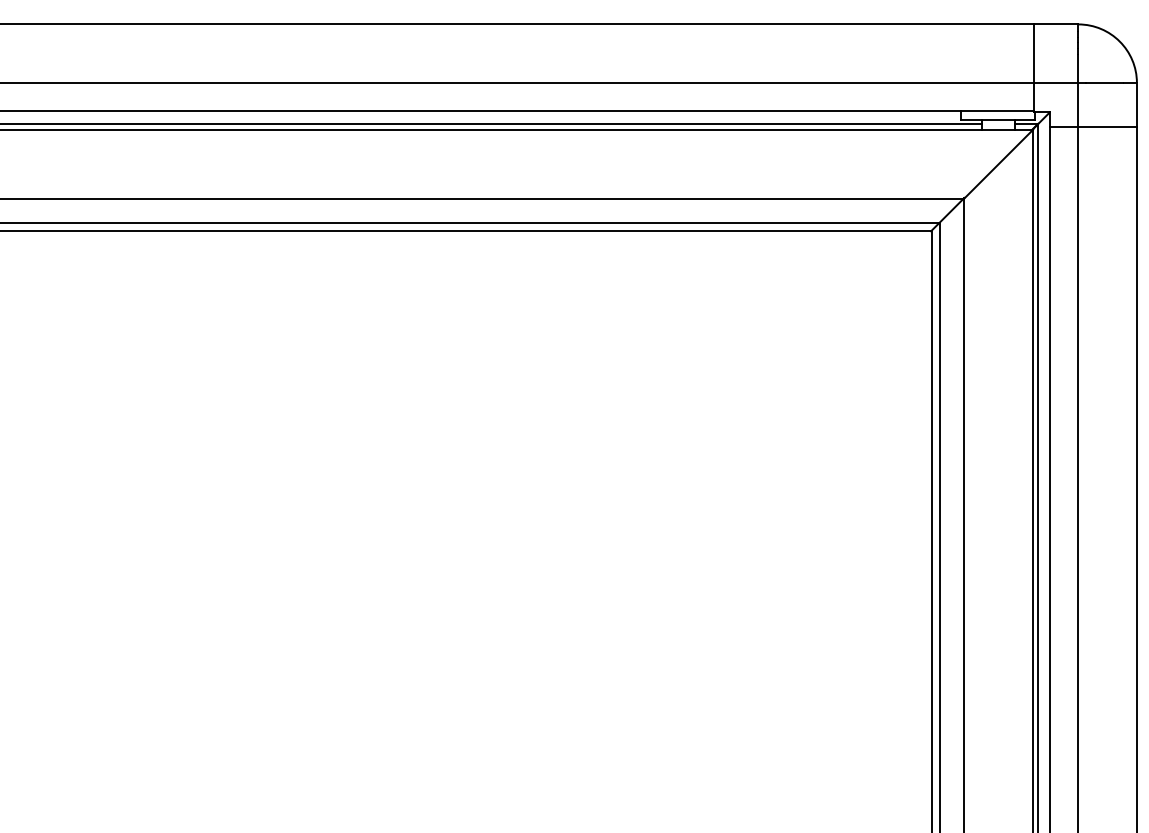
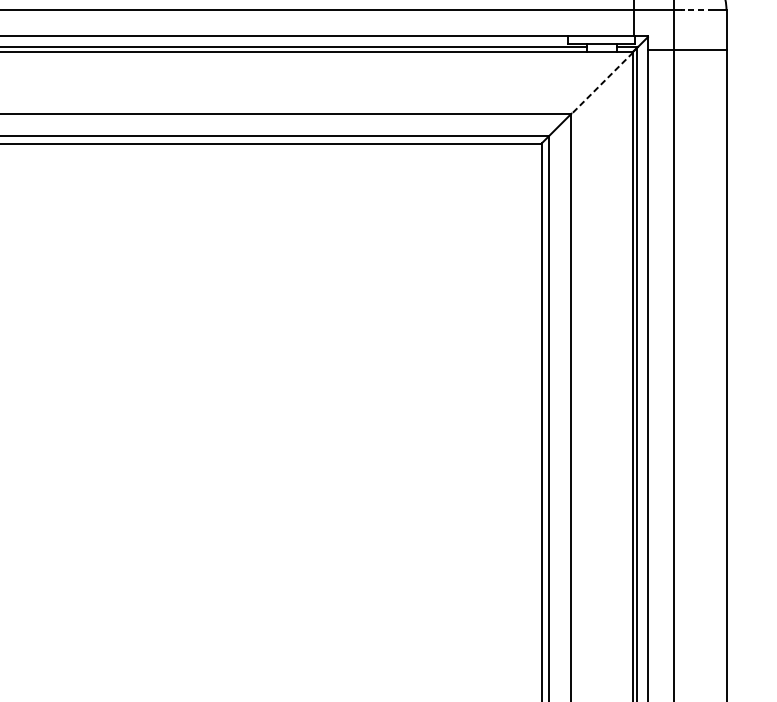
line: (1104, 82) -> (697, 9), solid -> dashed
line: (998, 164) -> (602, 83), solid -> dashed

